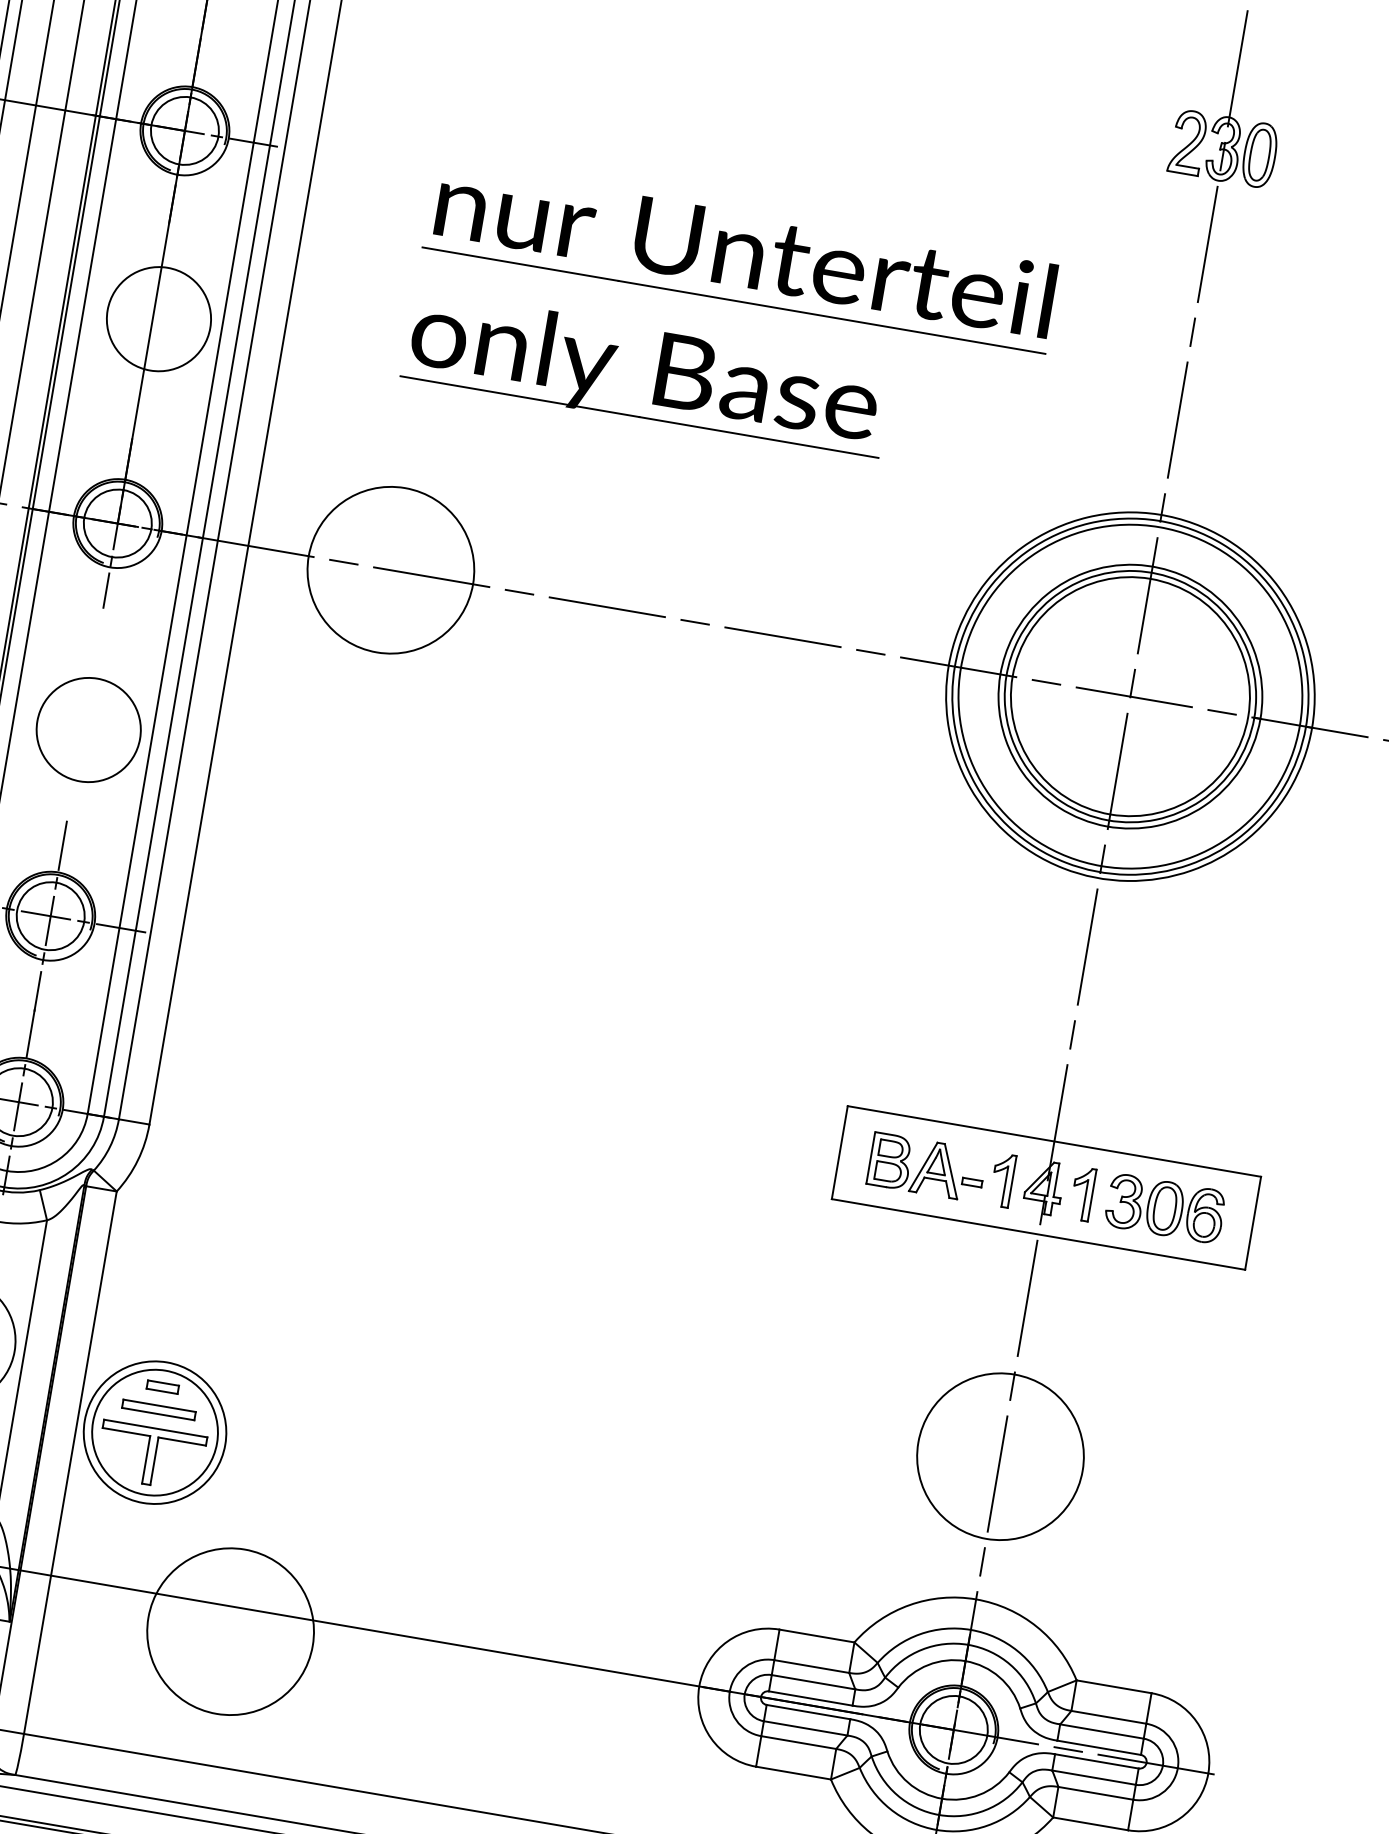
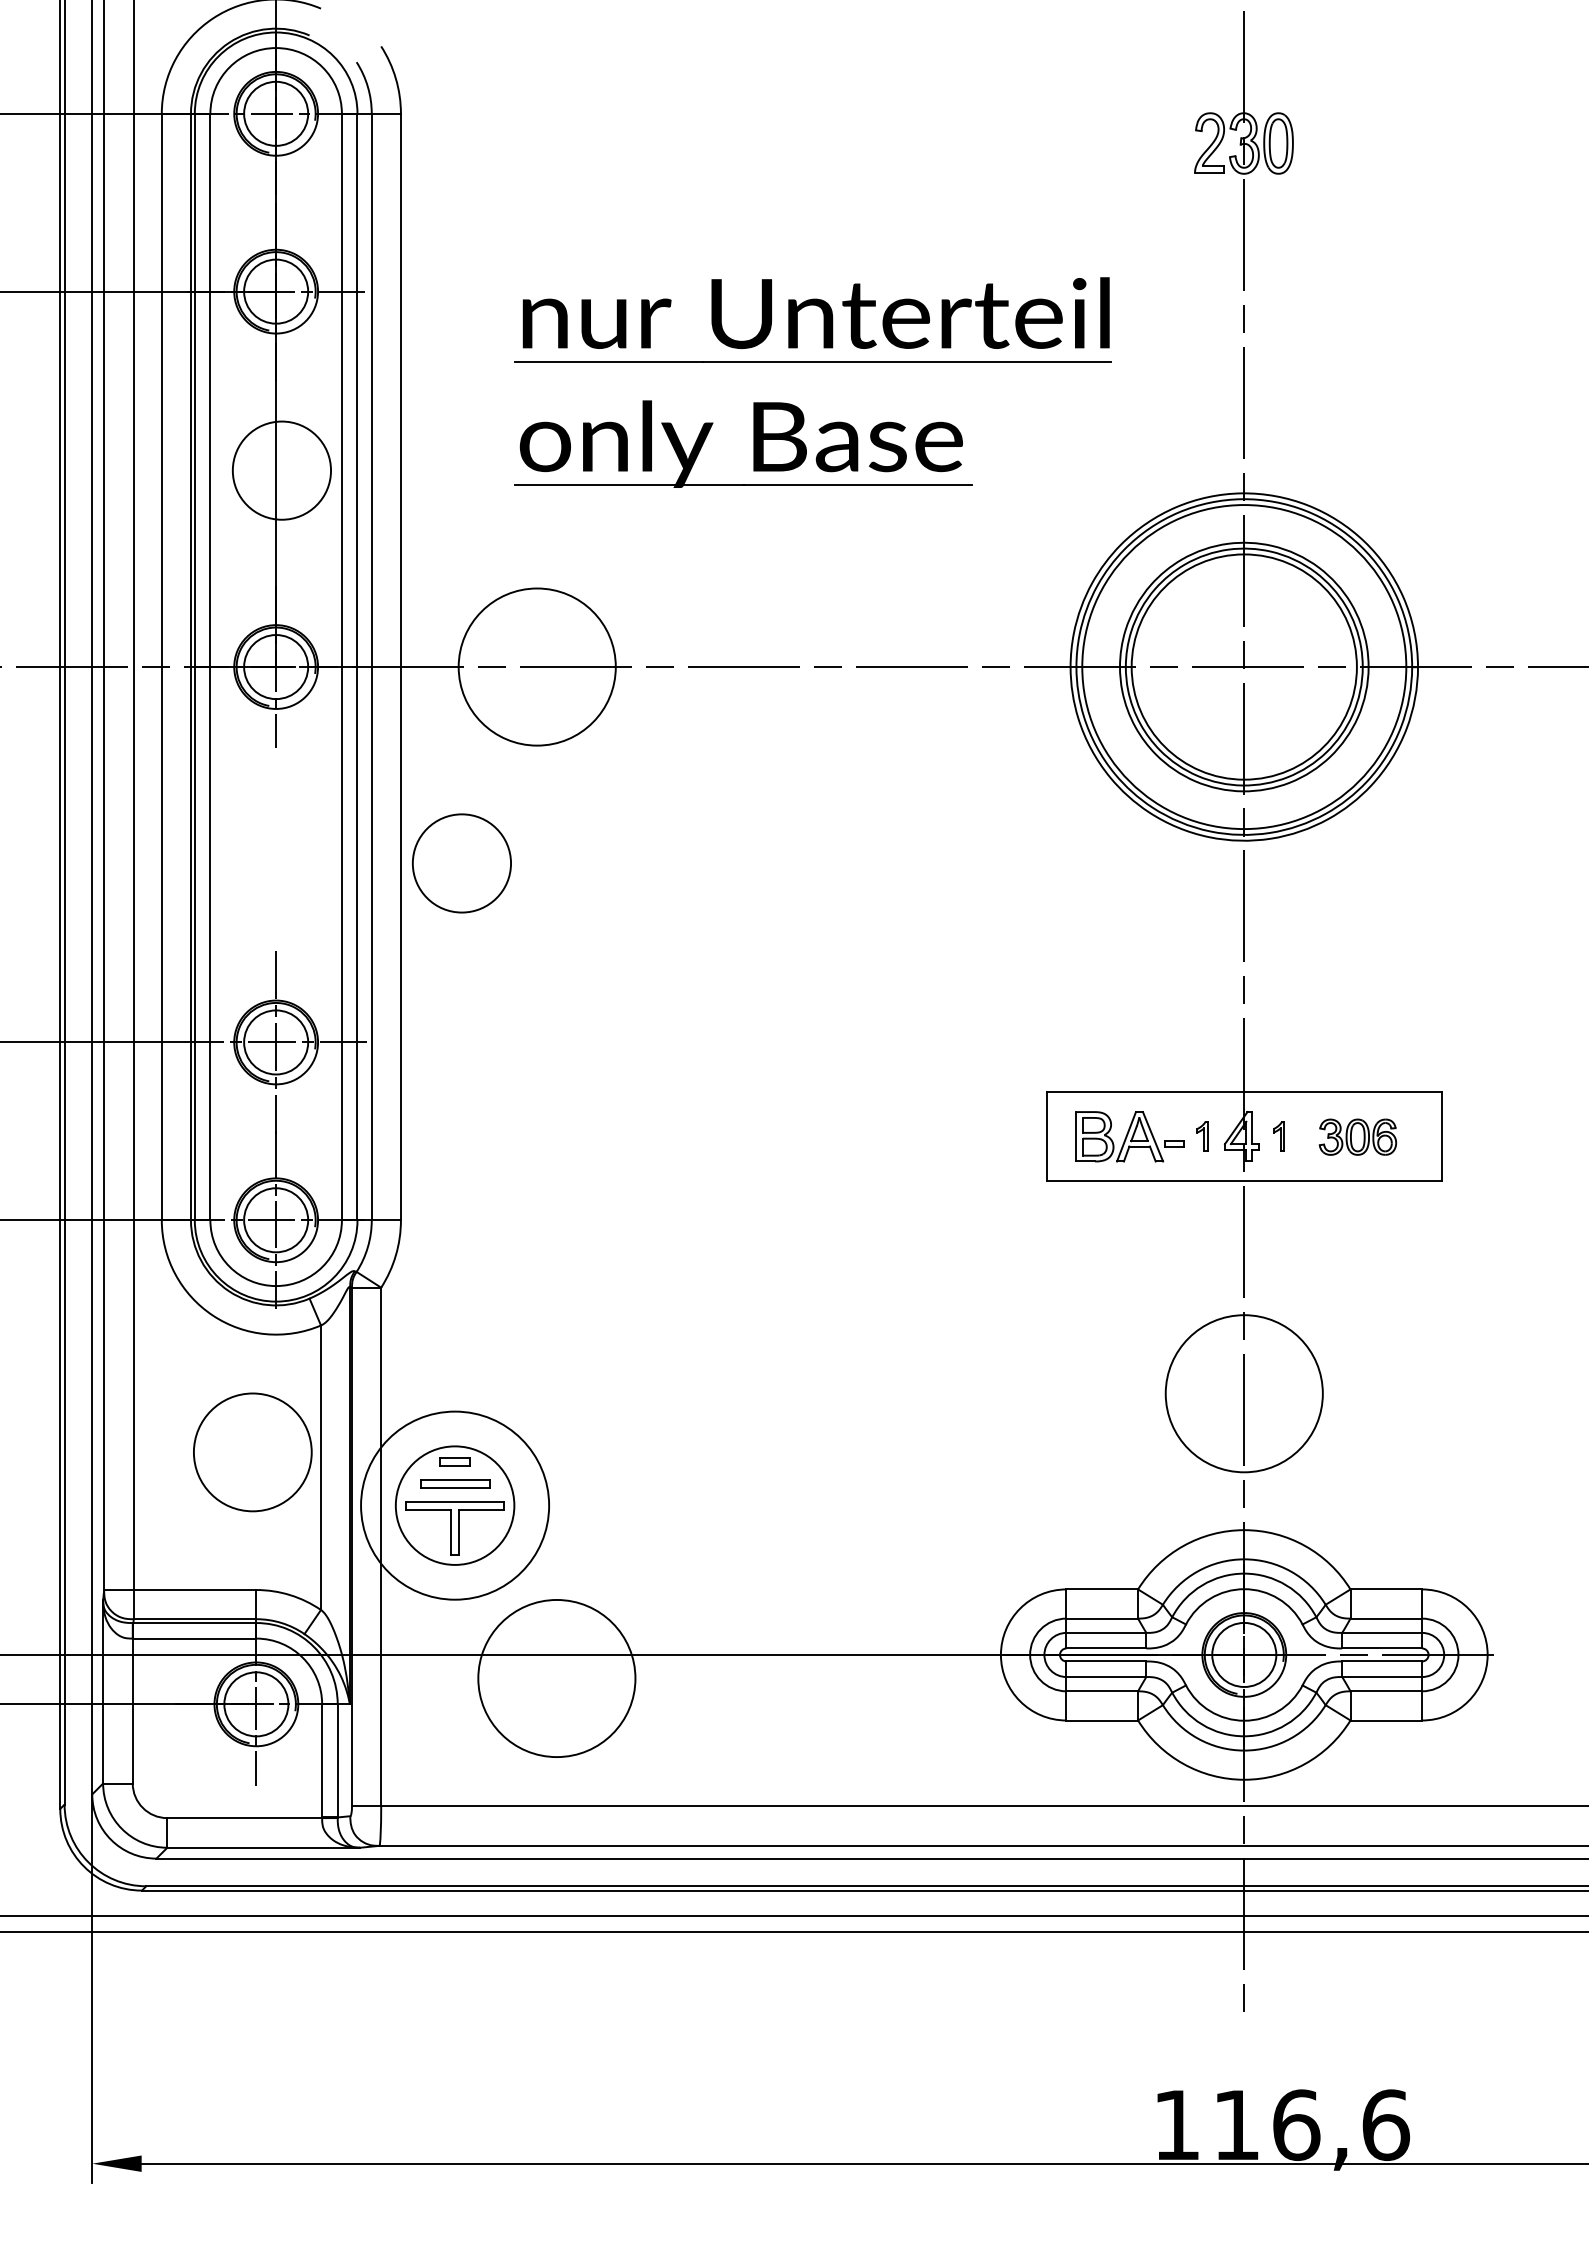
circle: (88, 729) -> (461, 863), moved
part: (1002, 1180) -> (1202, 1136), size x0.6
part: (1082, 1193) -> (1278, 1136), size x0.6
part: (1164, 1208) -> (1357, 1137), size x0.7
circle: (154, 1432) -> (454, 1505), size x1.4

